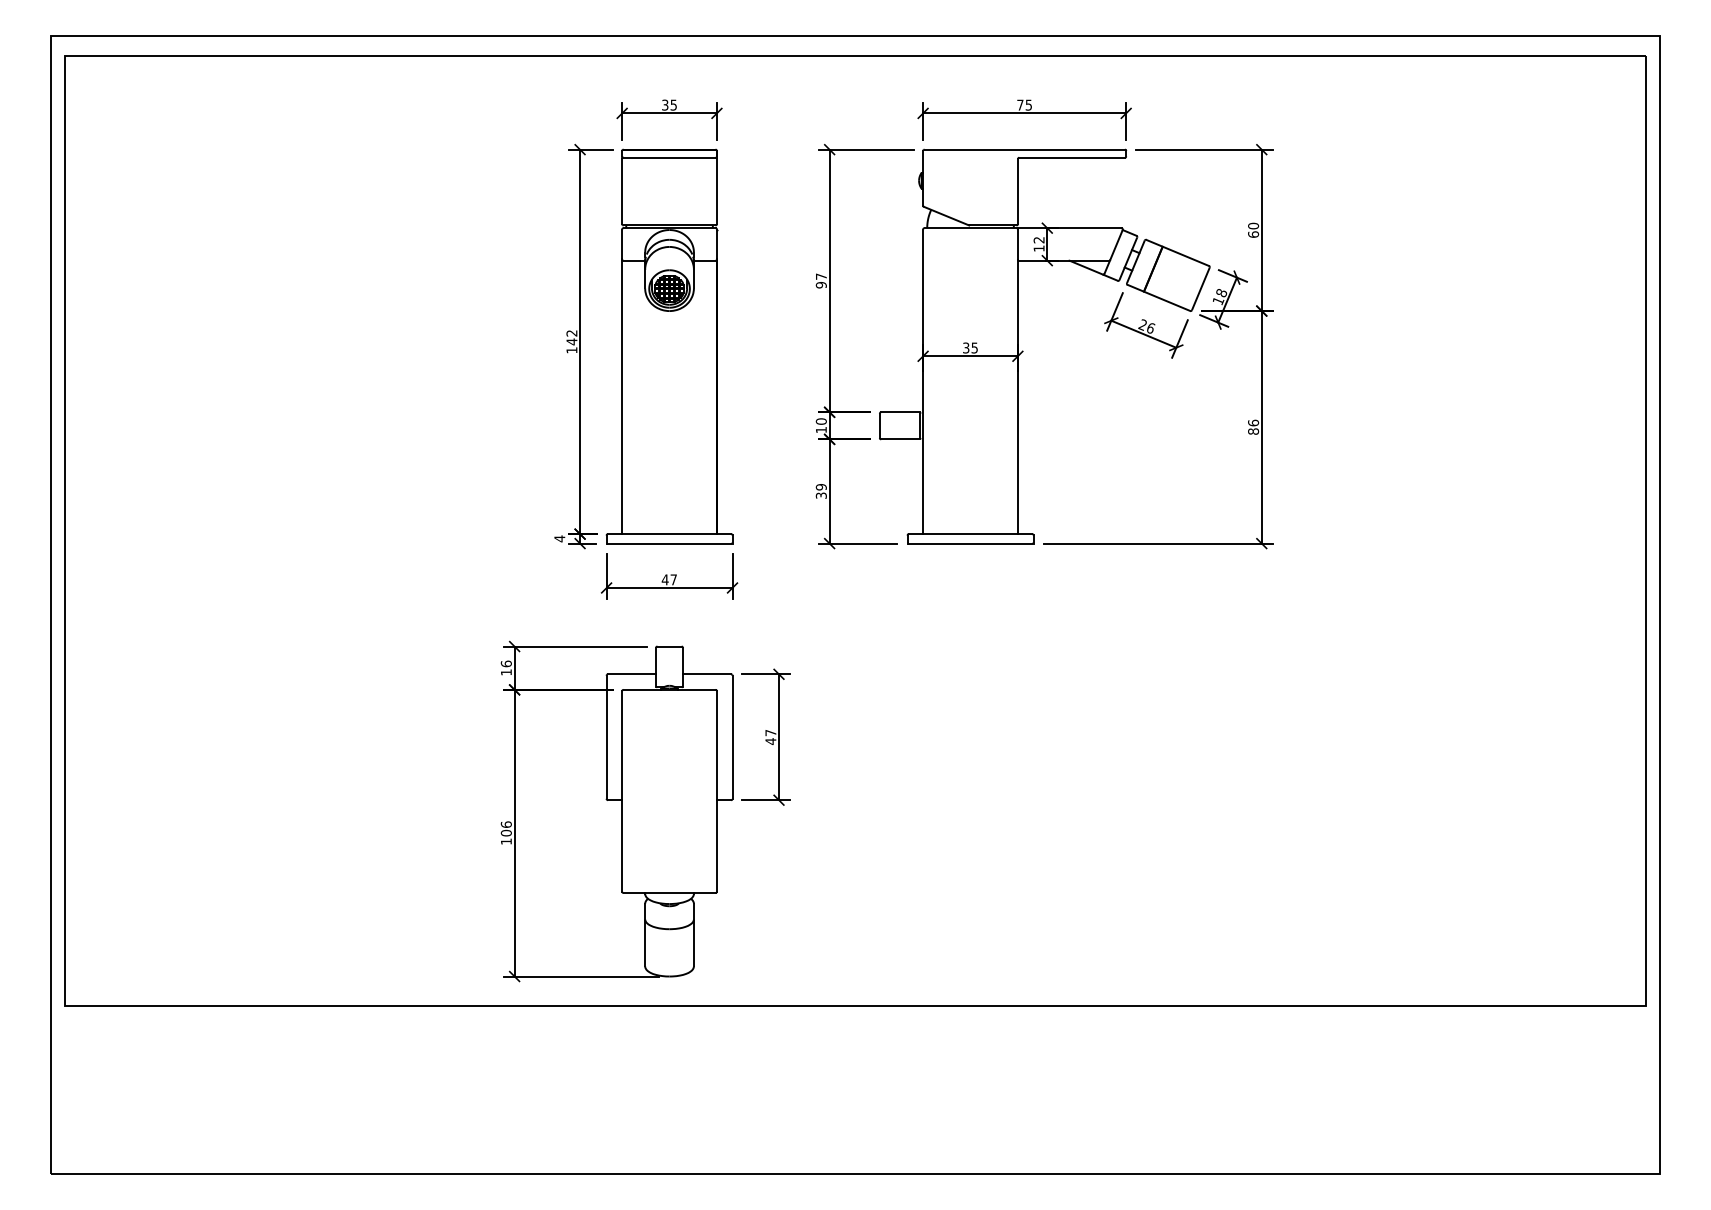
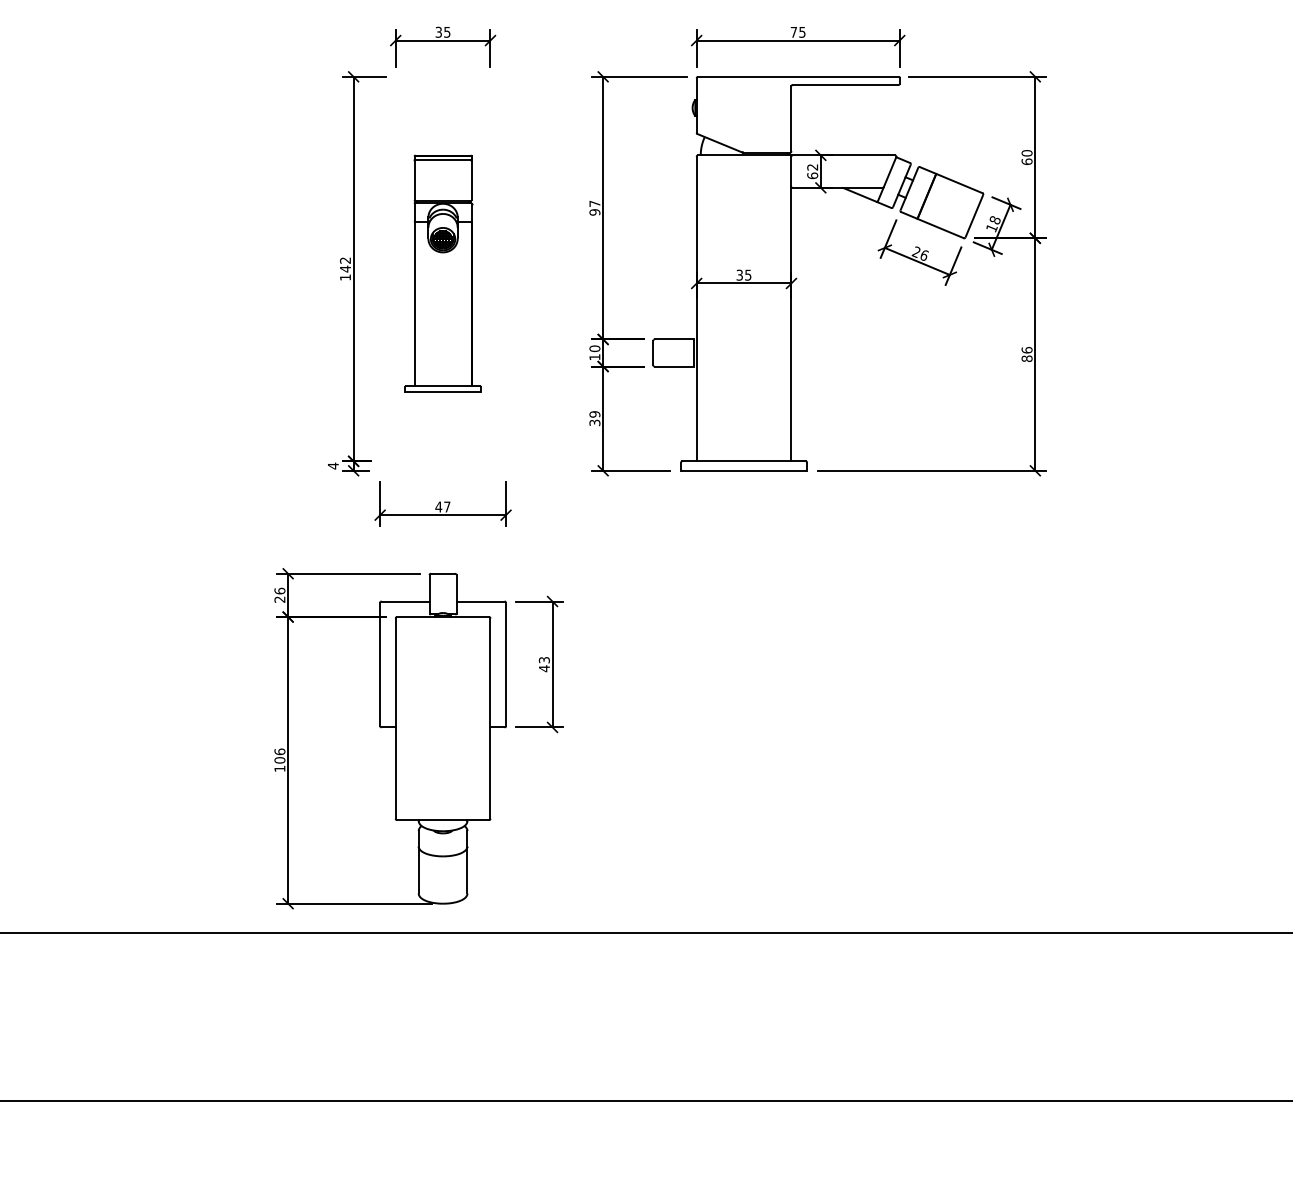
text: (1038, 248) -> (812, 175), 12 -> 62
part: (669, 346) -> (443, 273), size x0.6
text: (505, 672) -> (279, 599), 16 -> 26
text: (770, 732) -> (544, 659), 47 -> 43

